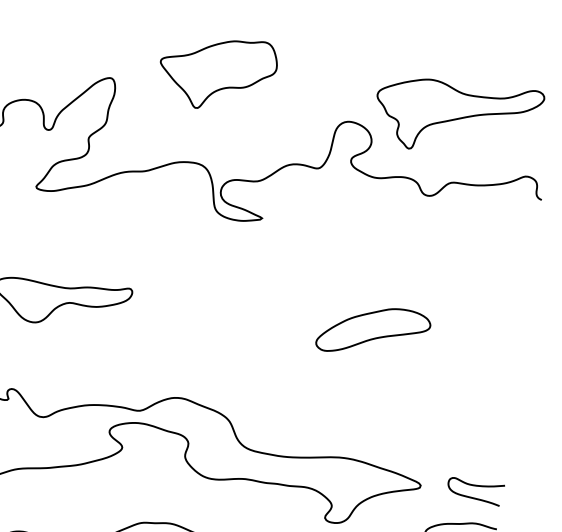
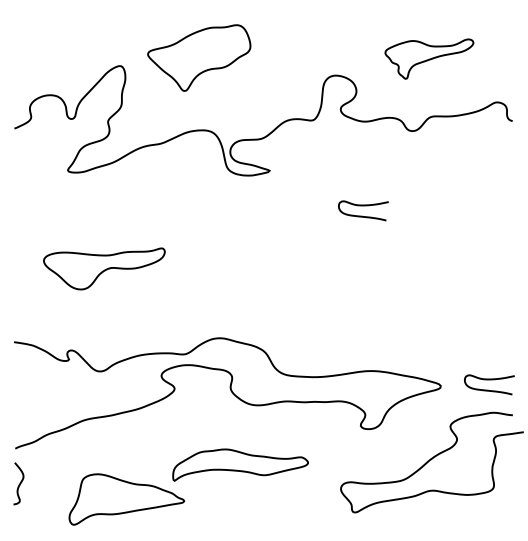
part: (217, 72) -> (199, 57), moved
part: (458, 117) -> (429, 58), size x0.6
curve: (361, 272) -> (363, 206), added
part: (373, 331) -> (380, 256), removed

